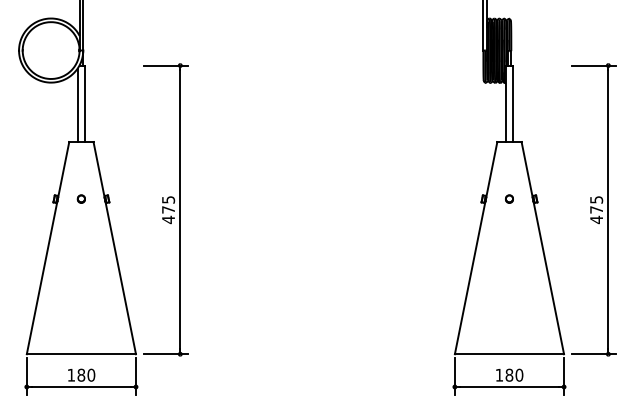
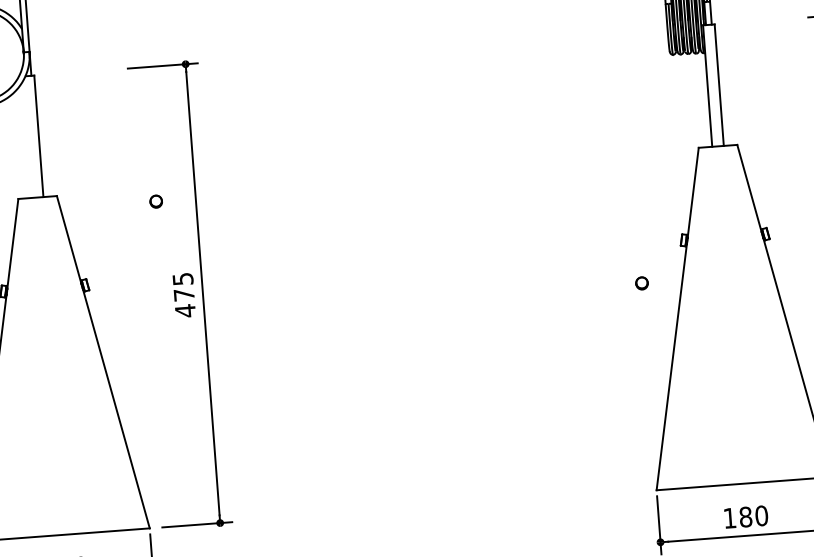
line: (77, 104) -> (26, 138), removed
part: (80, 198) -> (154, 200), moved
part: (509, 198) -> (641, 282), moved

